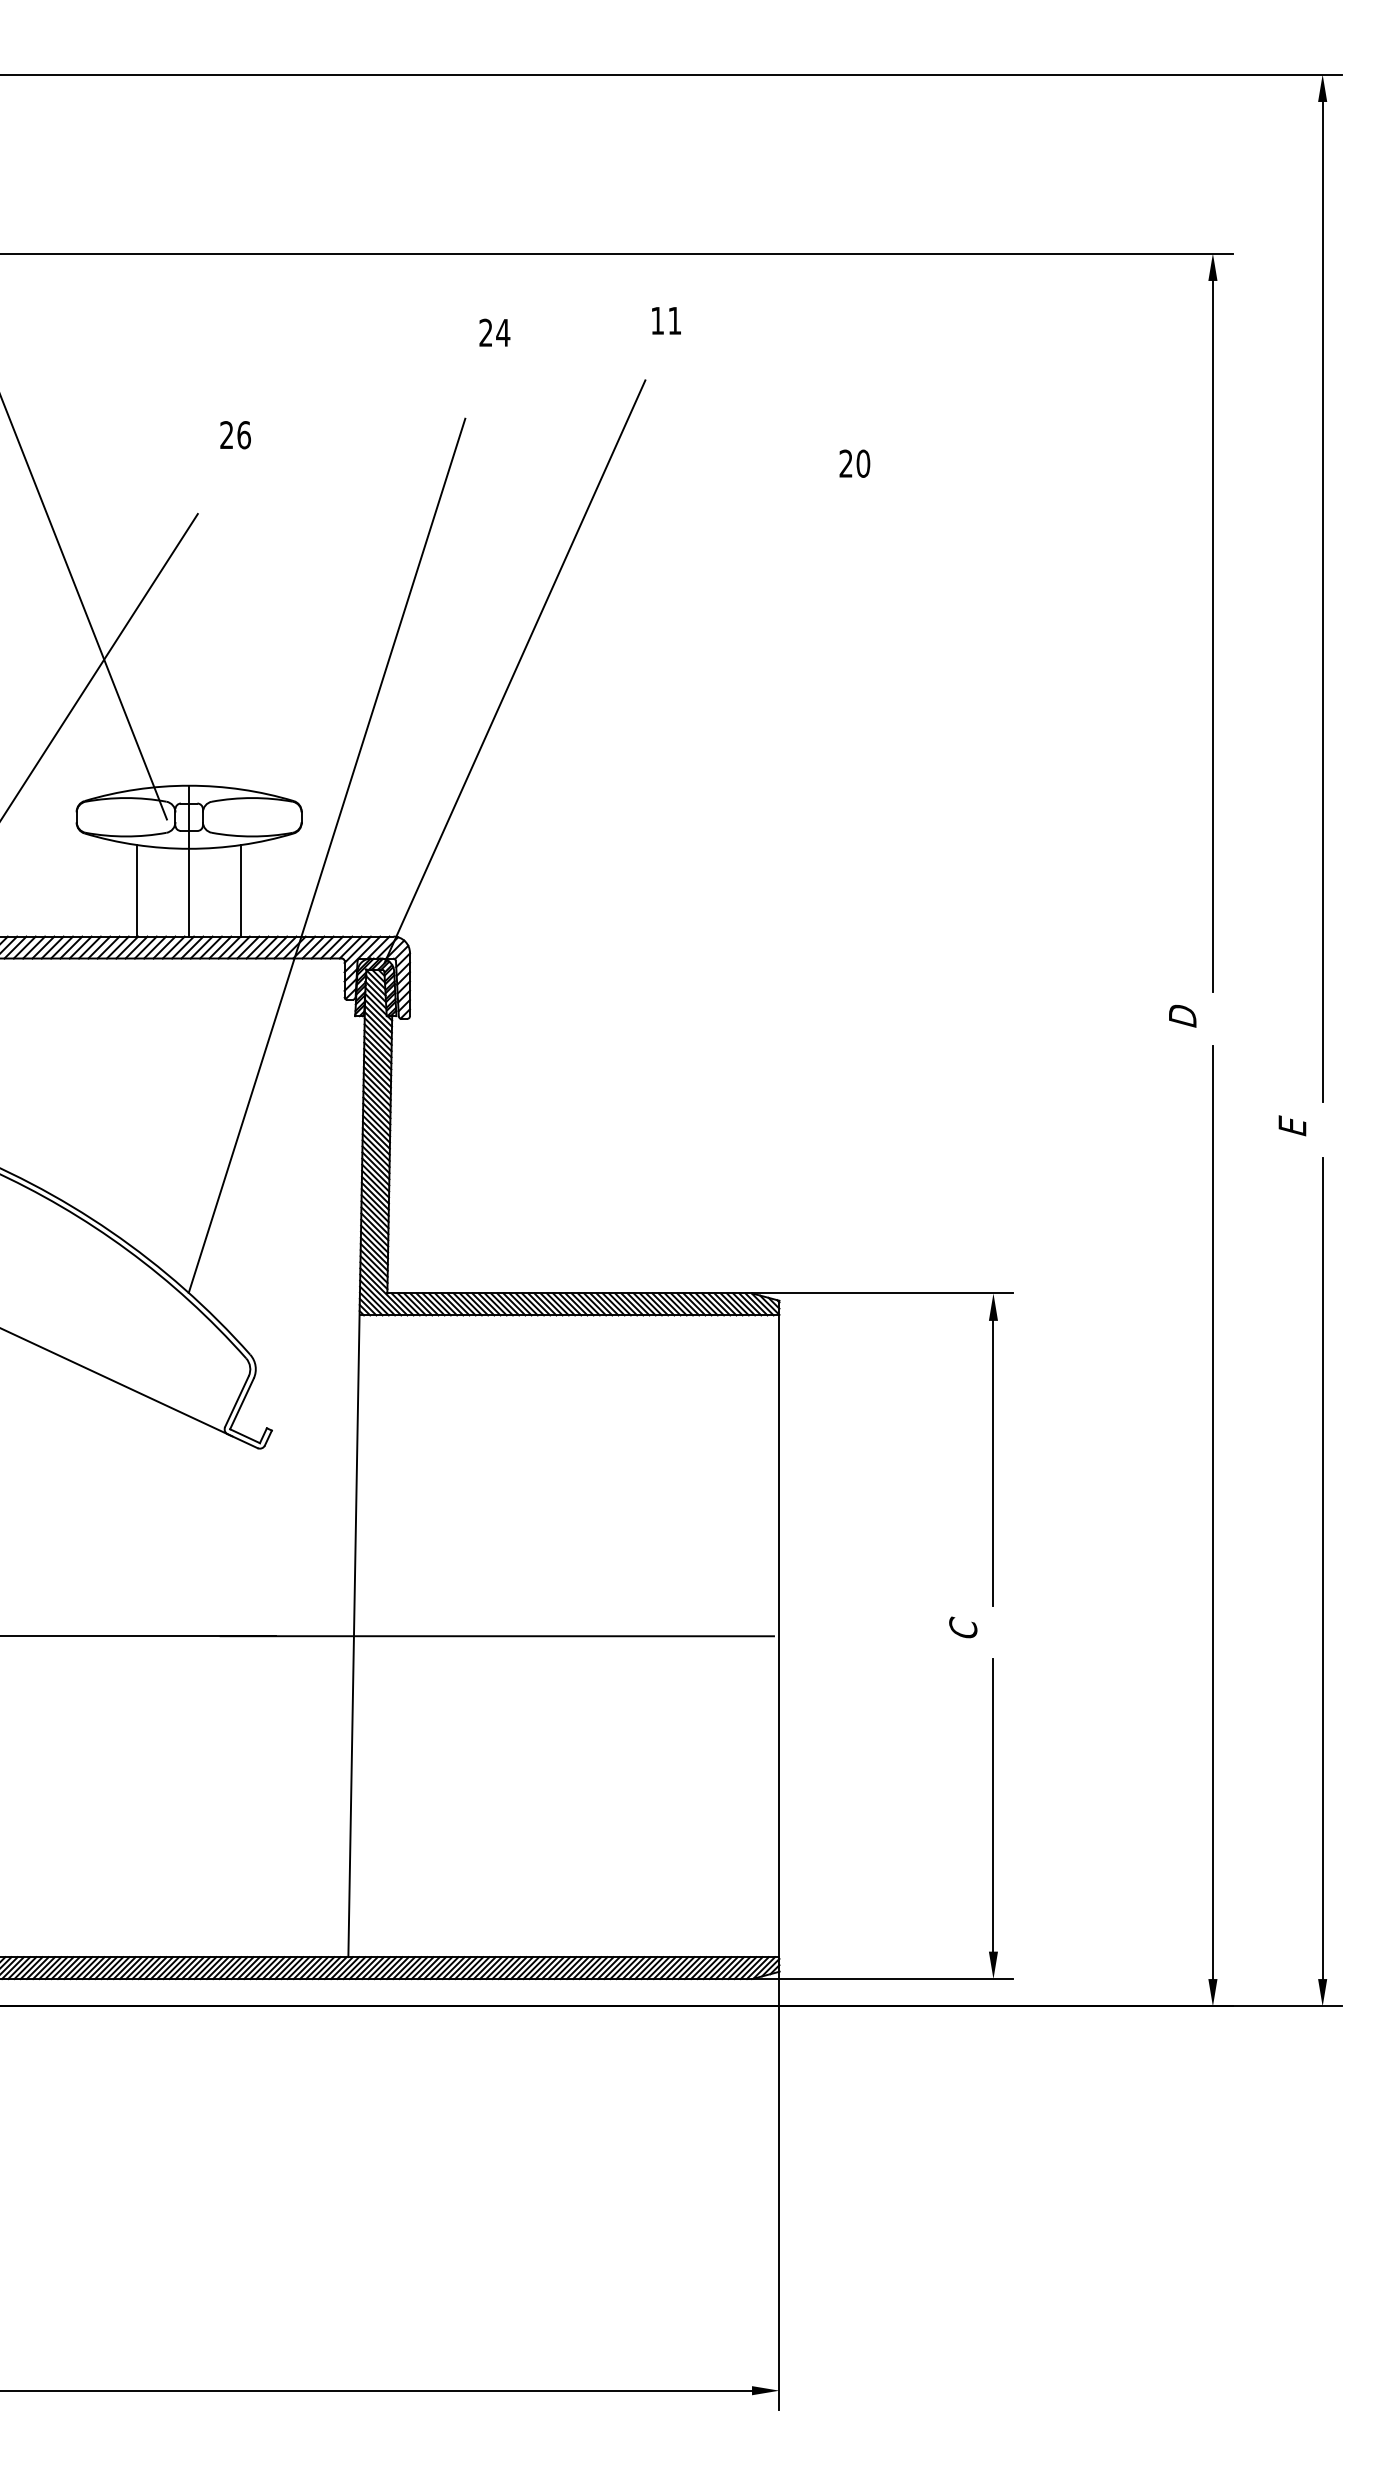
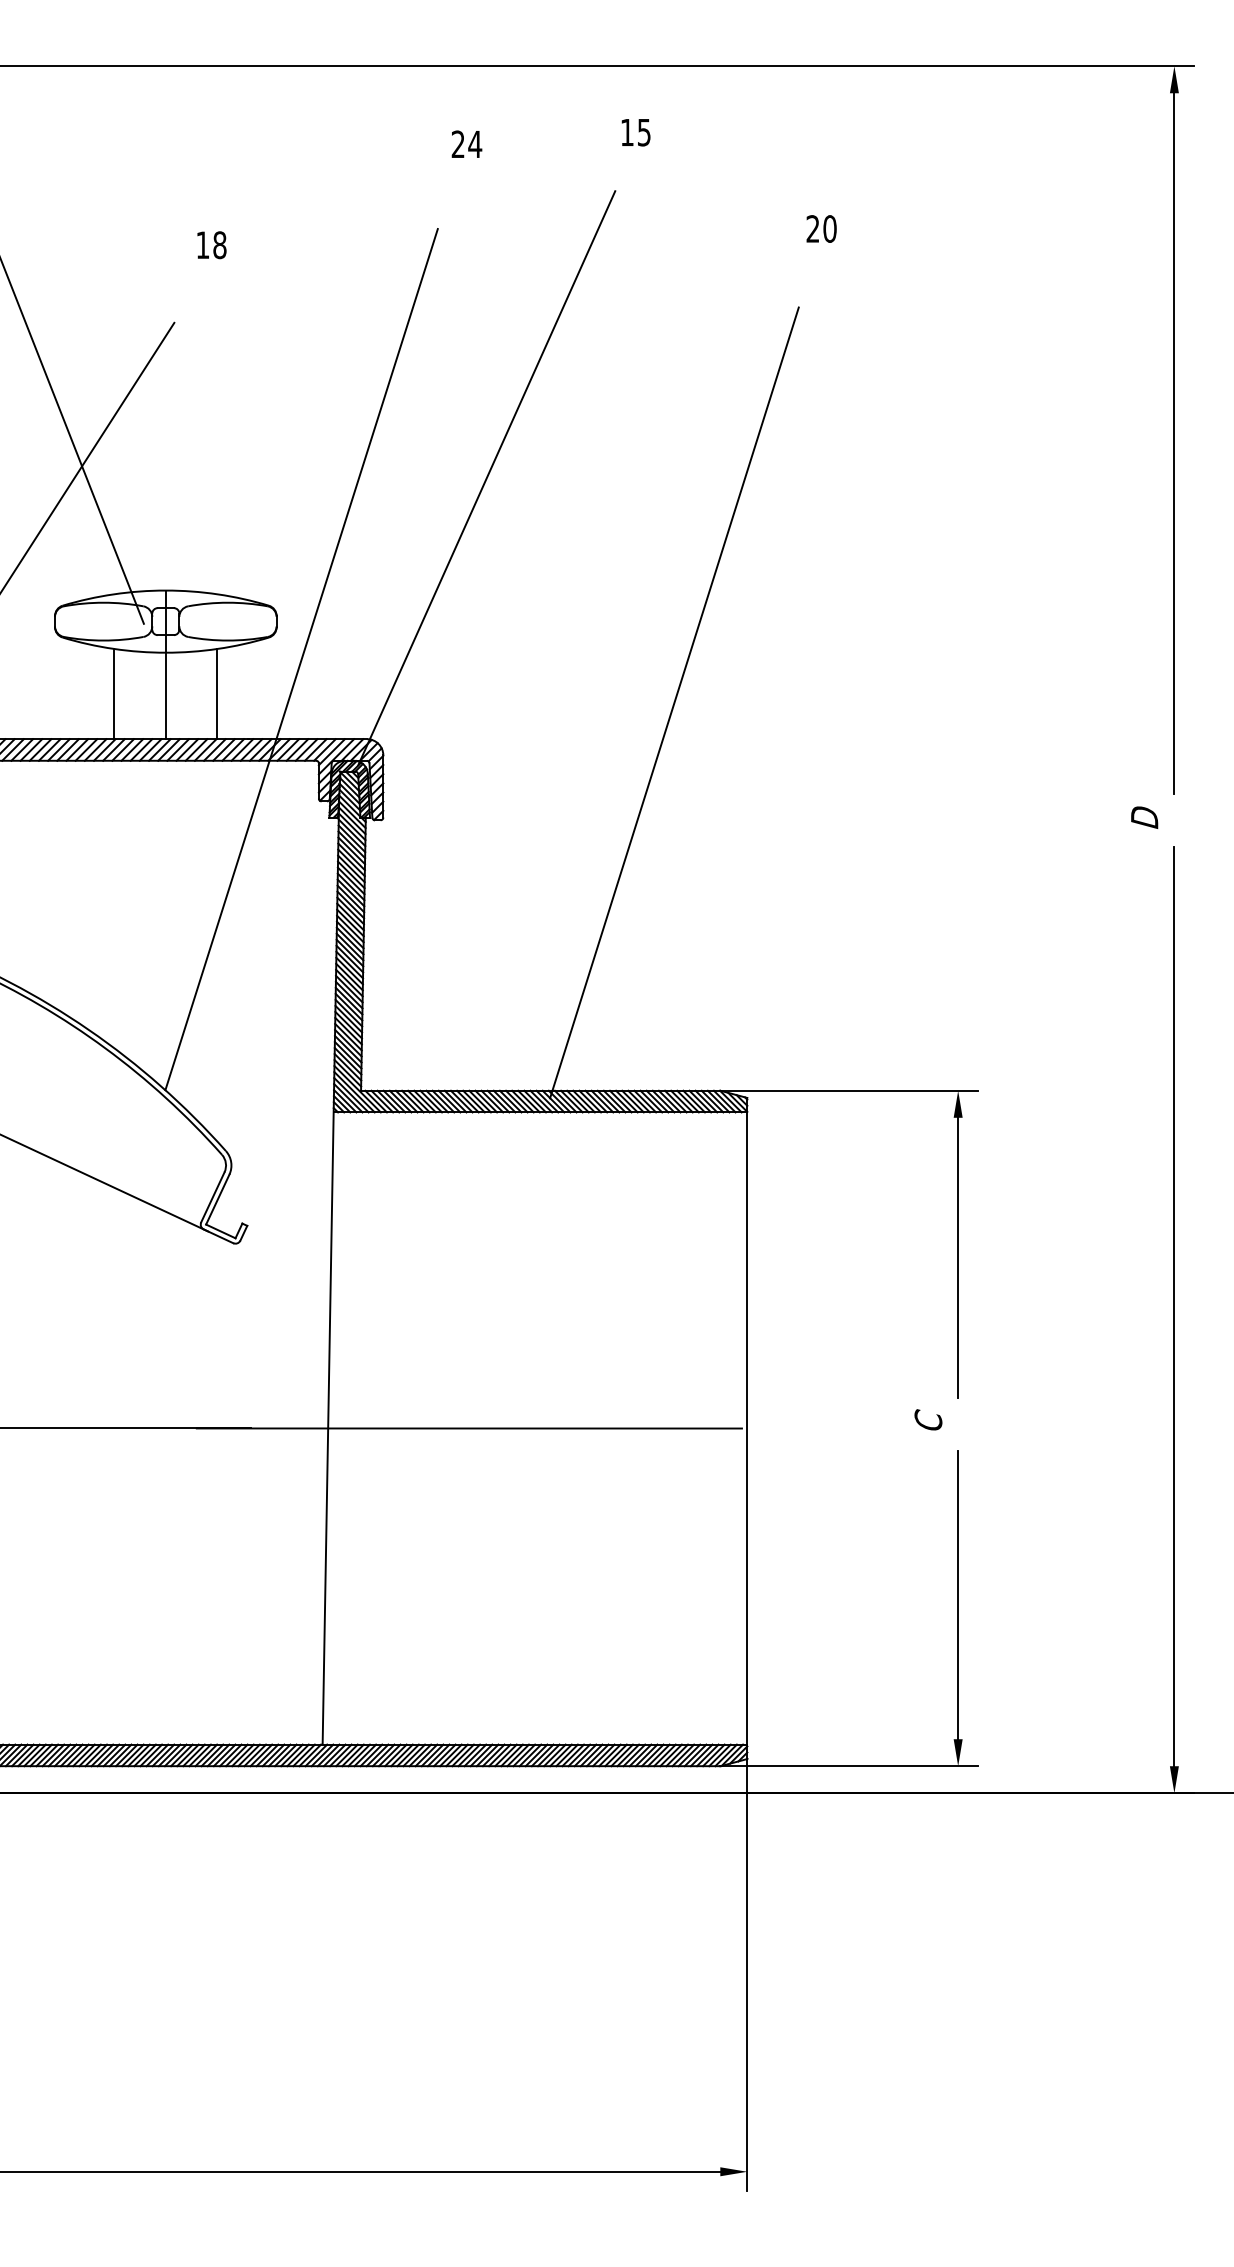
text: (674, 320) -> (643, 132), 11 -> 15
text: (235, 435) -> (211, 245), 26 -> 18
text: (854, 463) -> (821, 228), moved
line: (705, 899) -> (674, 702), added

